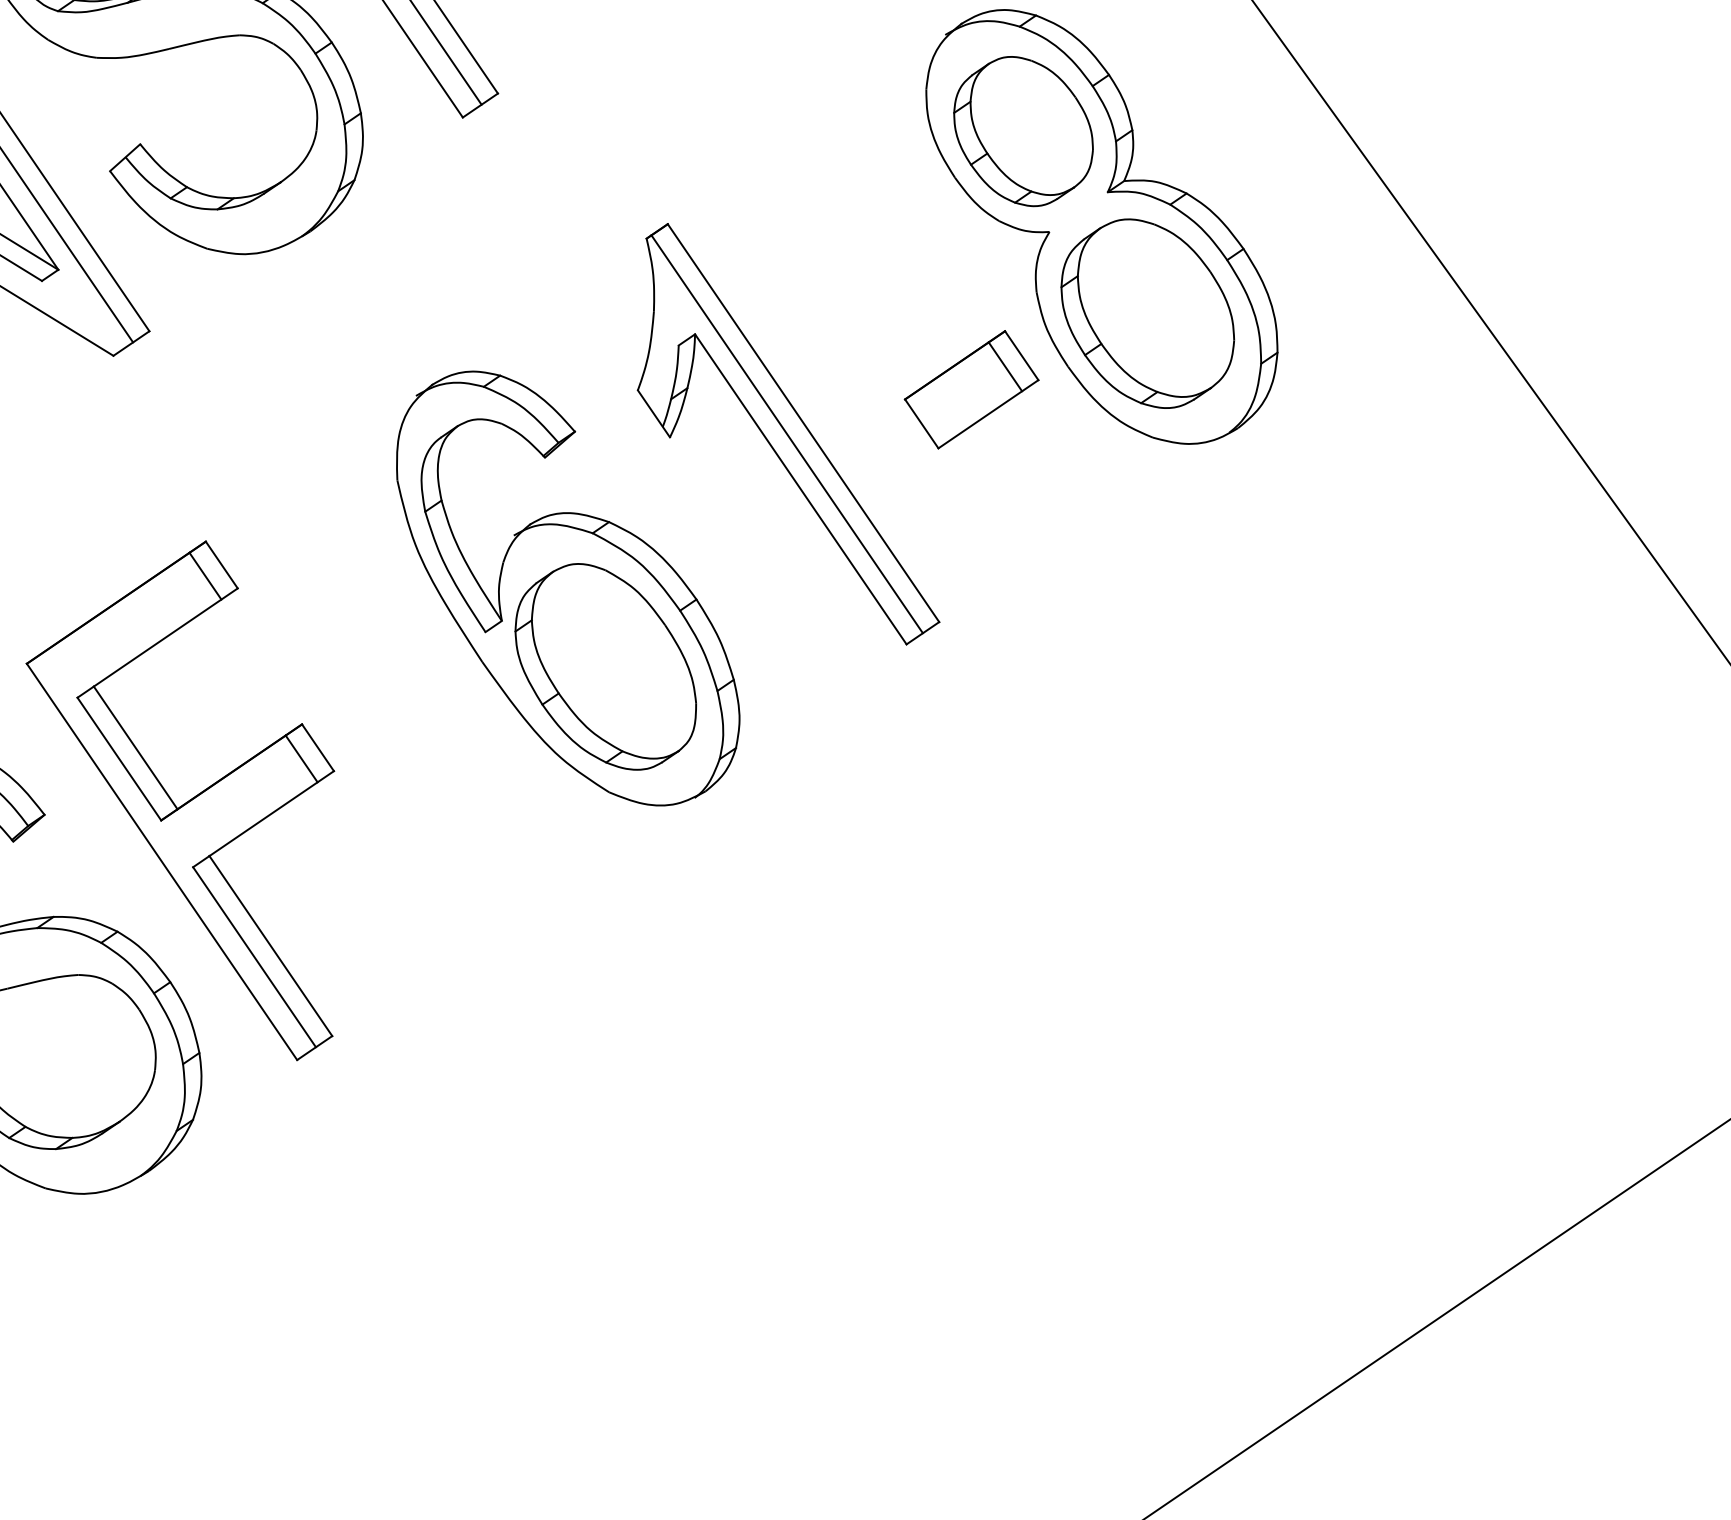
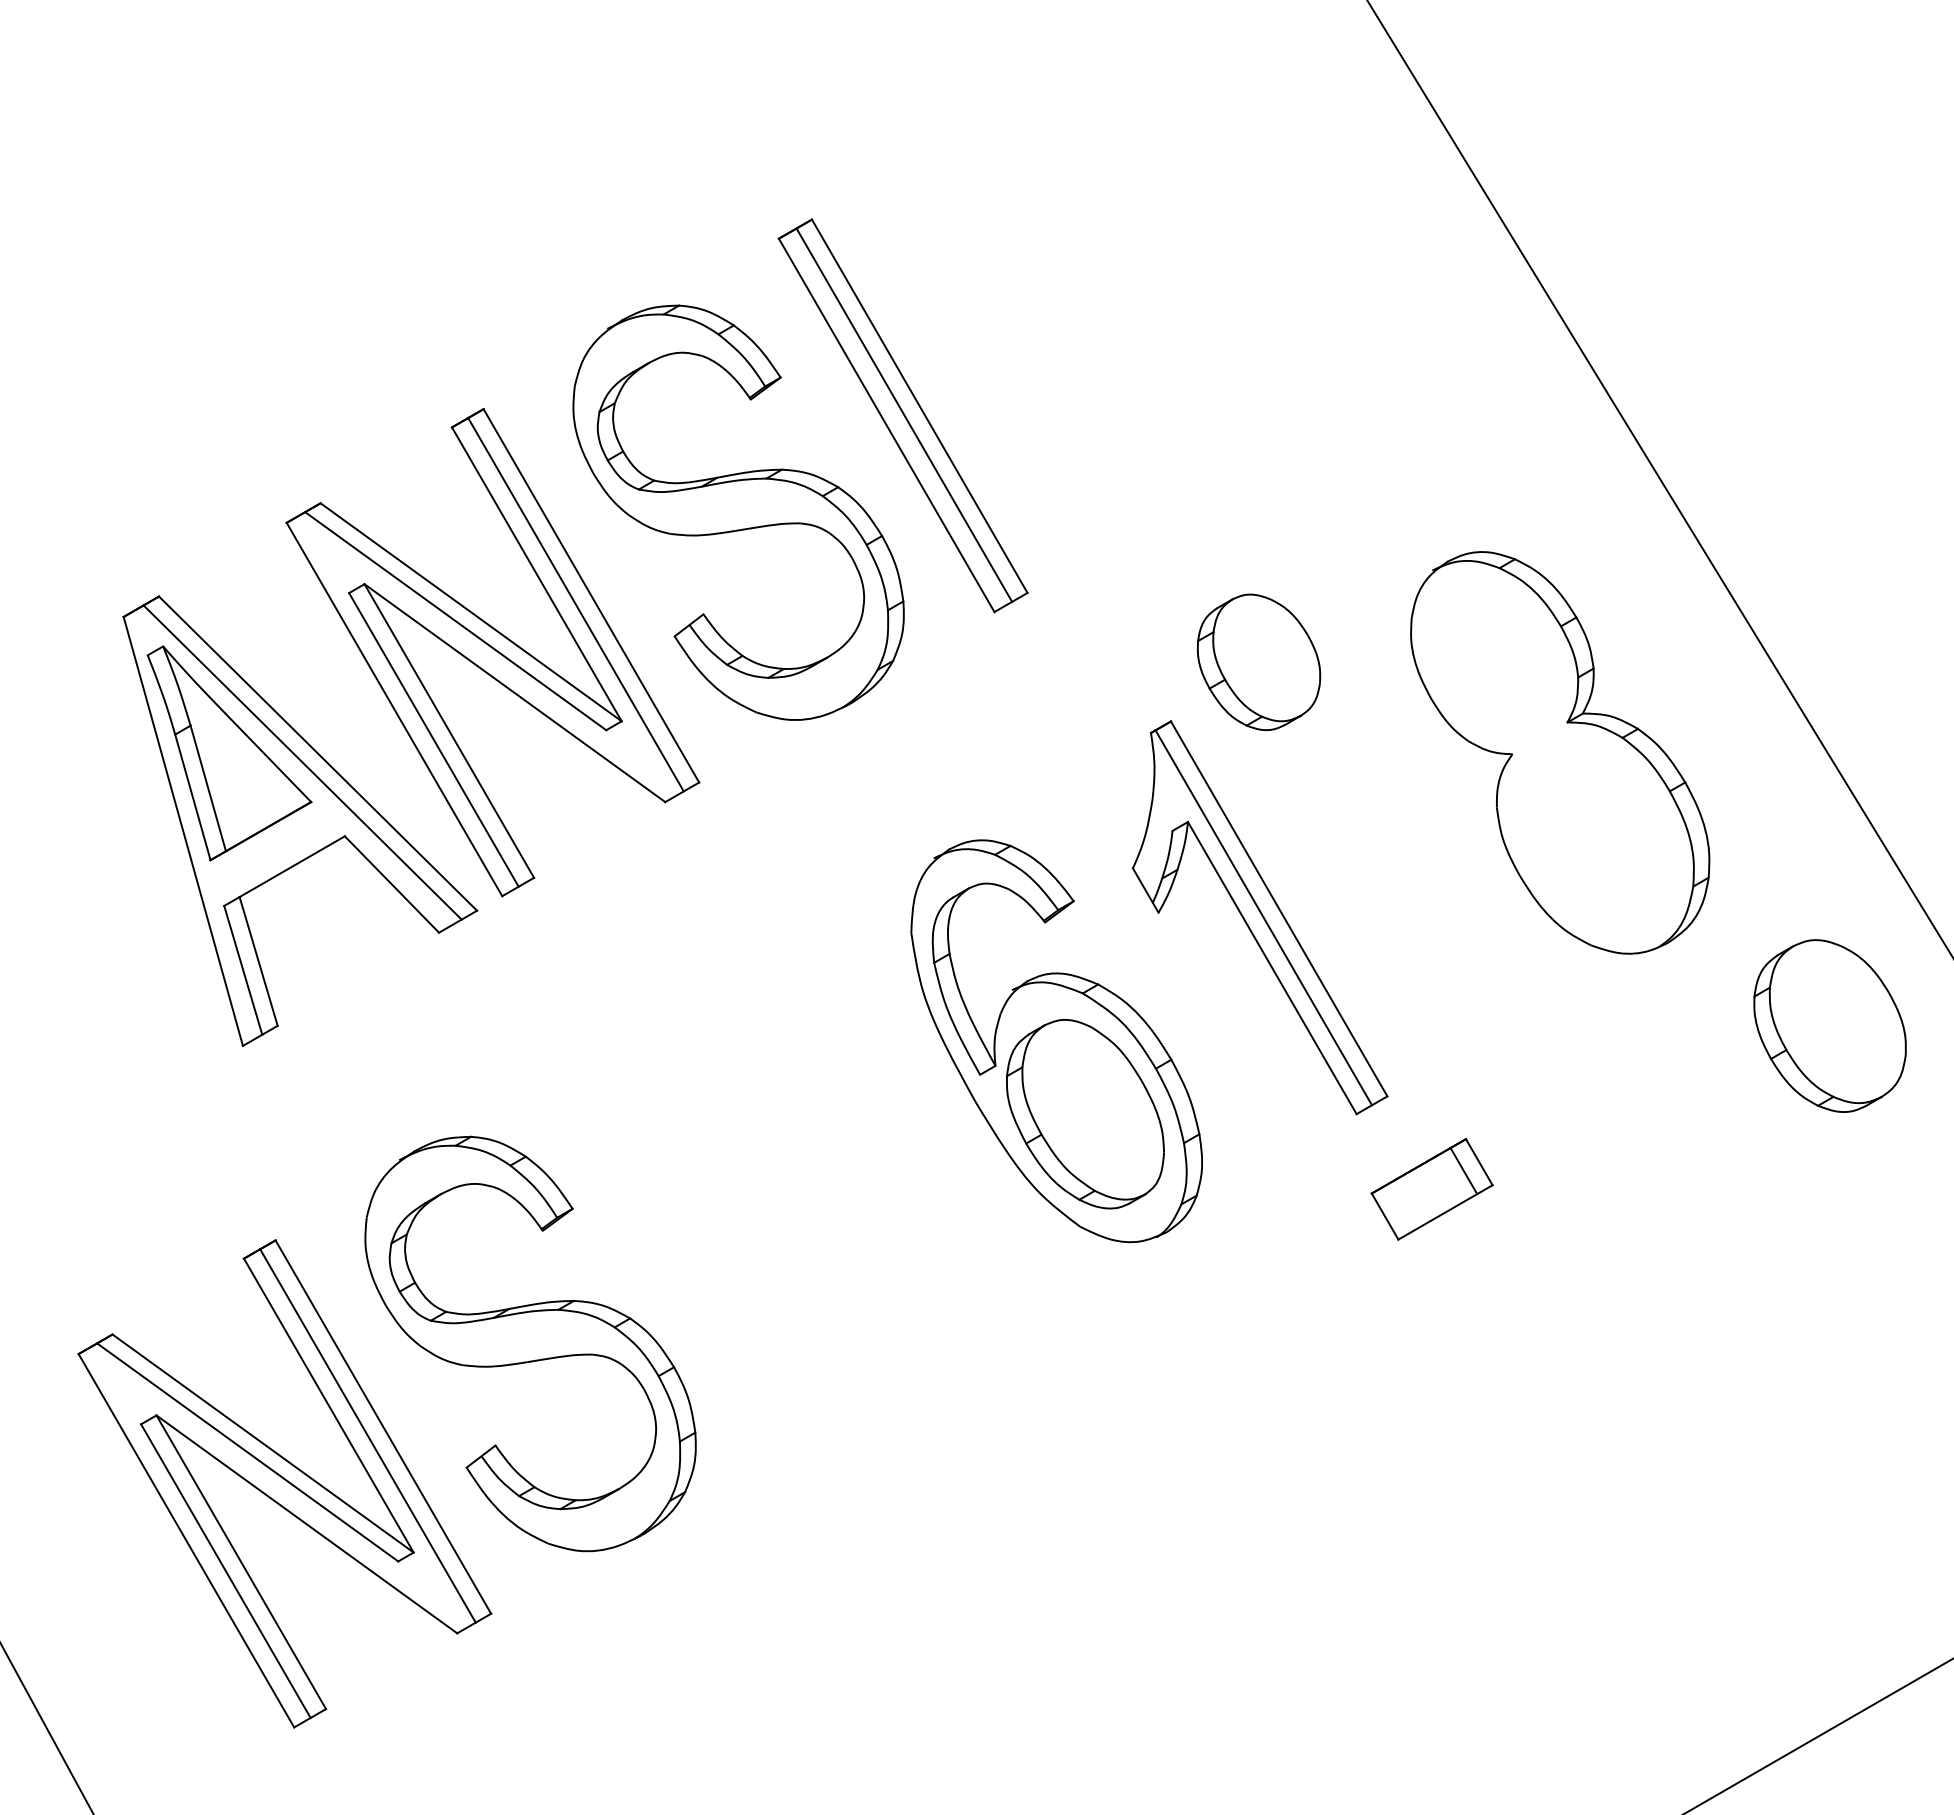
part: (1023, 131) -> (1258, 662), moved
part: (1147, 313) -> (1829, 1025), moved
part: (971, 389) -> (1431, 1189), moved
part: (186, 804) -> (700, 1209), removed

